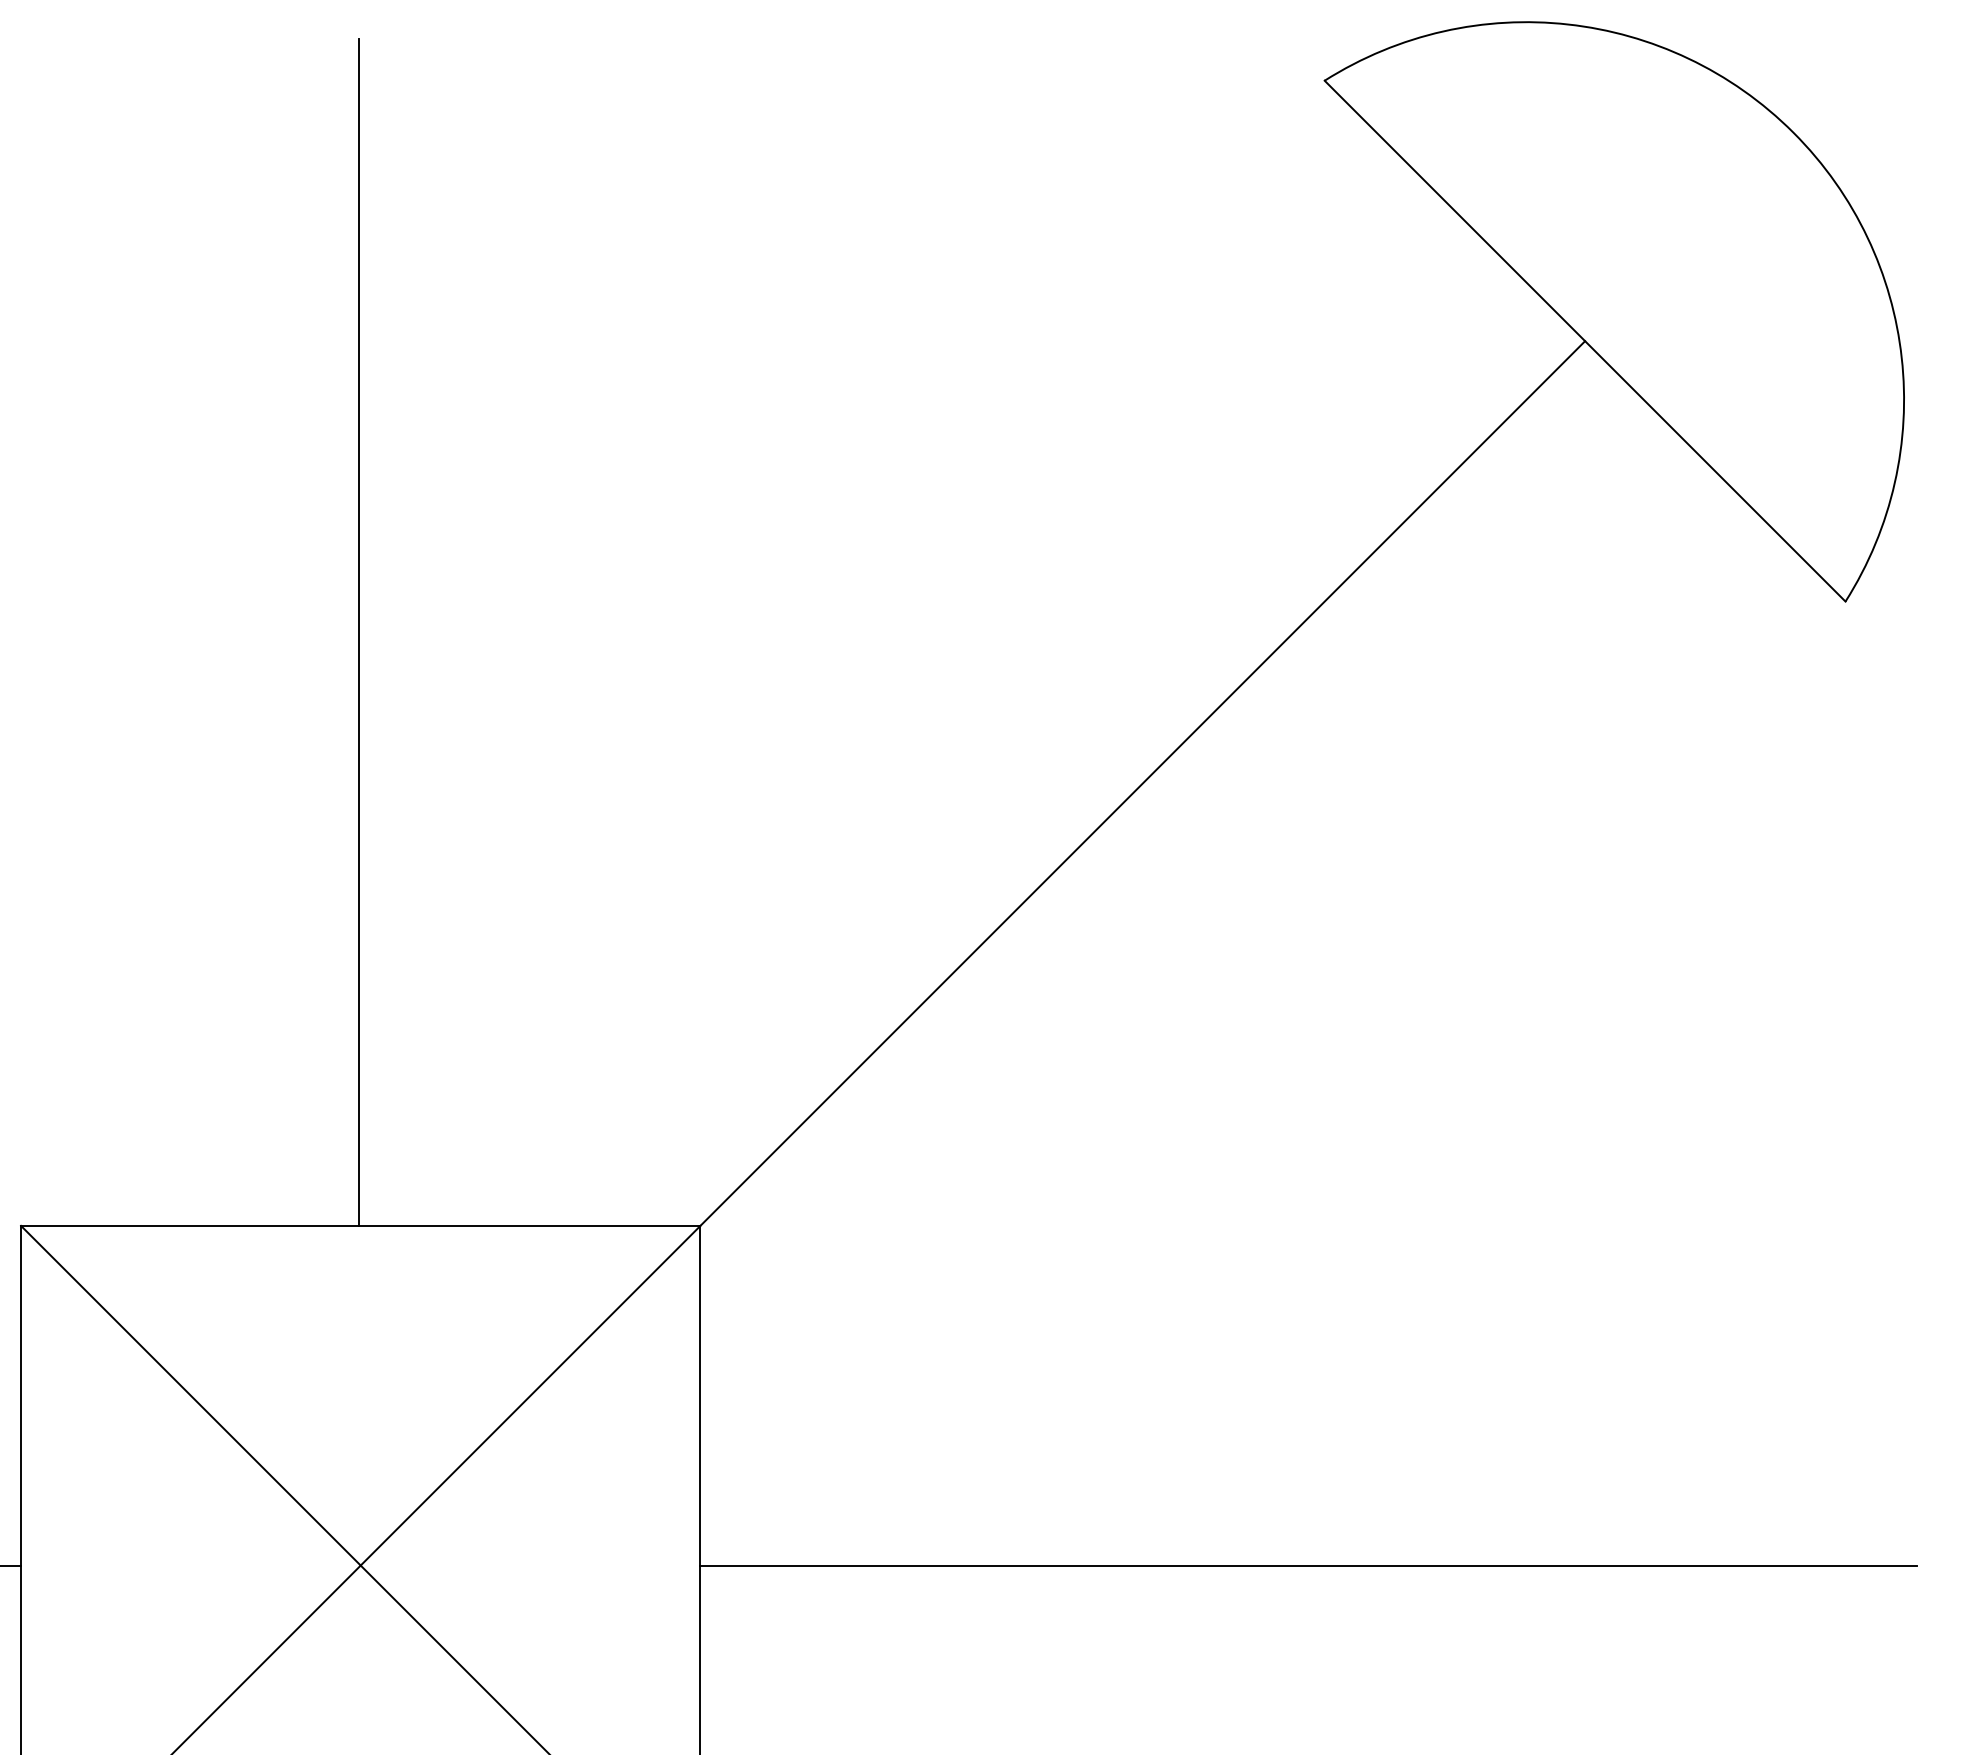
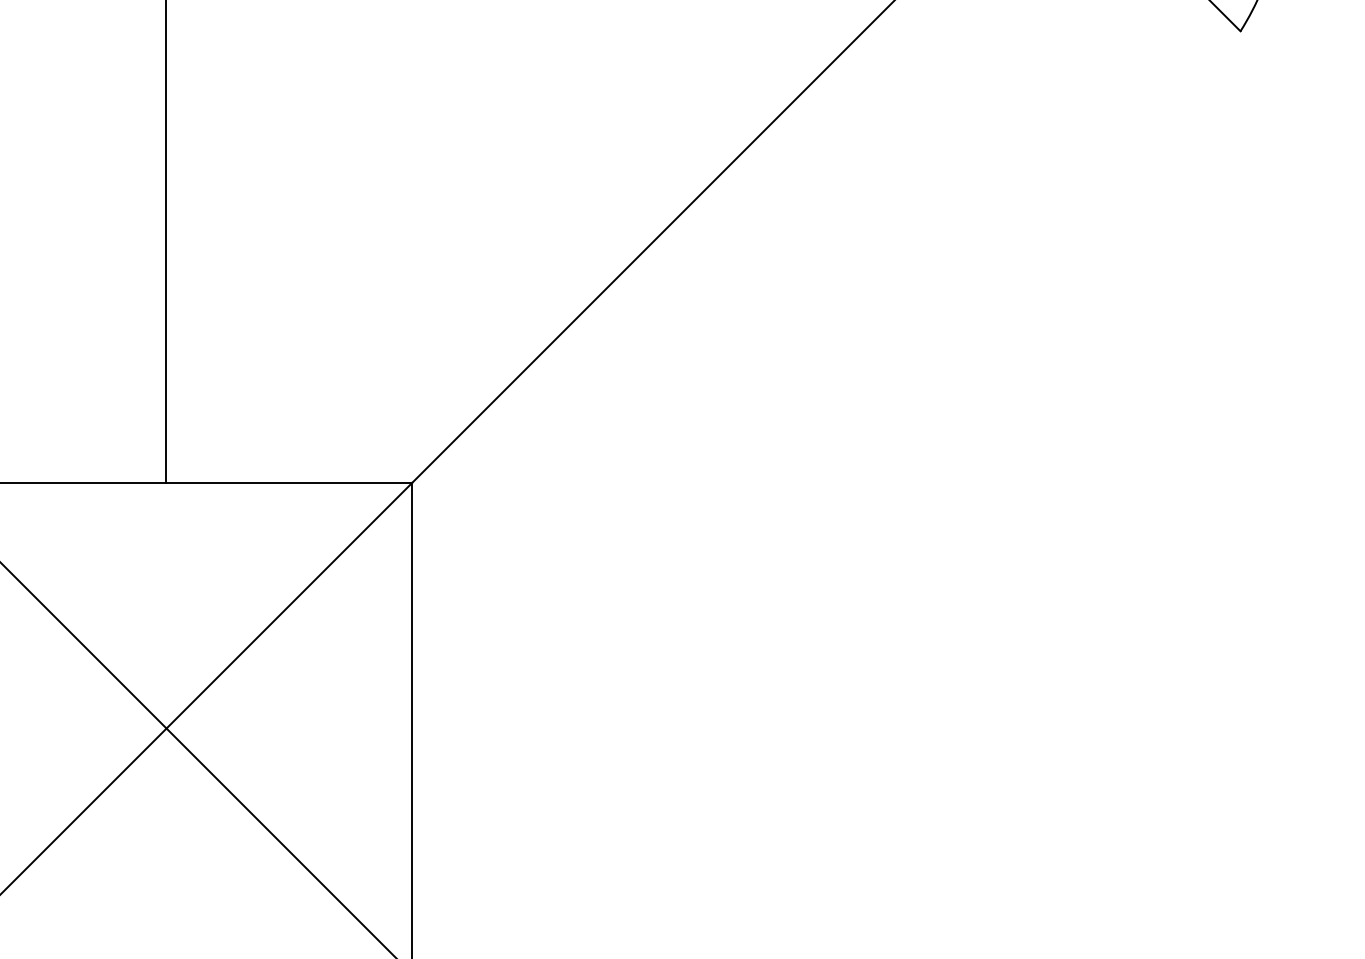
line: (1308, 1565) -> (852, 728), removed

